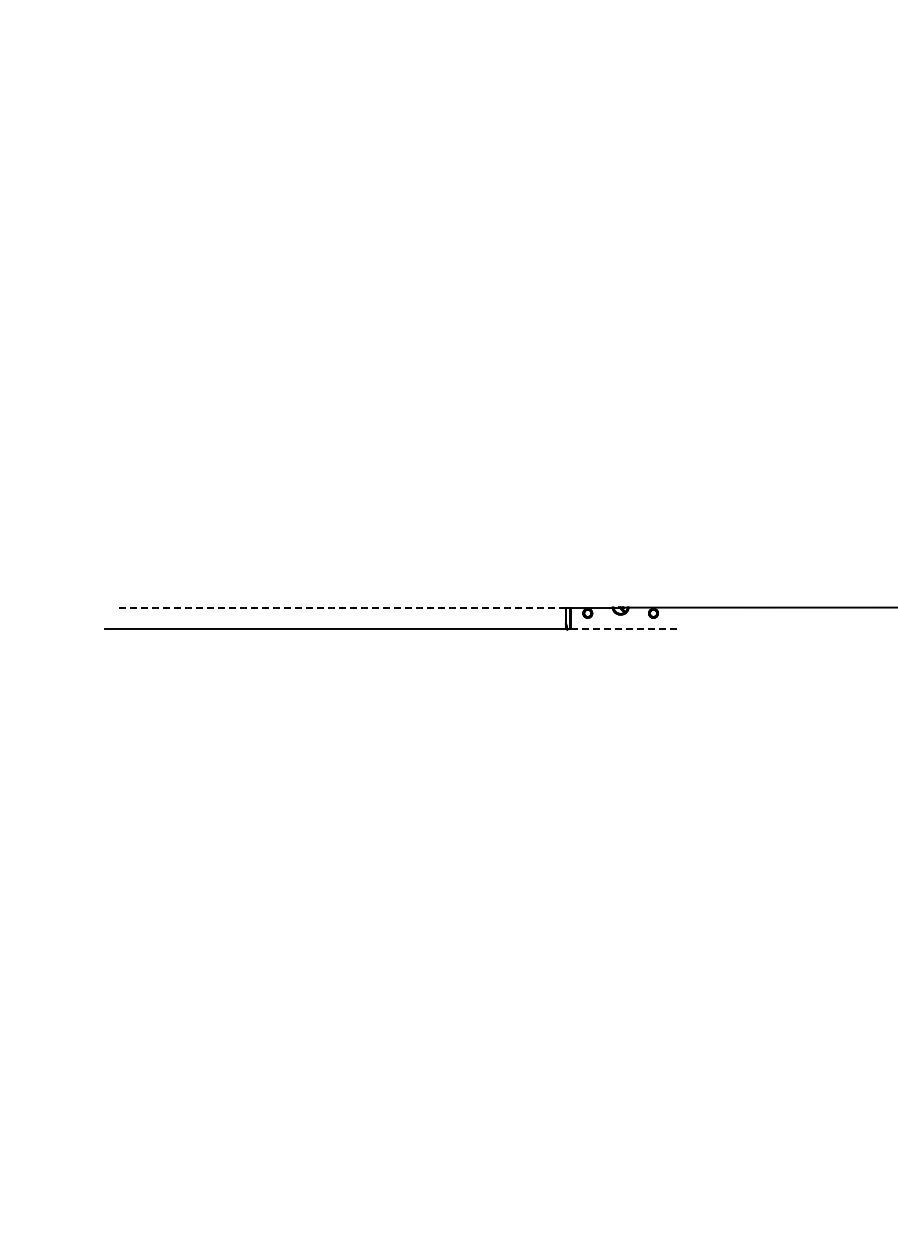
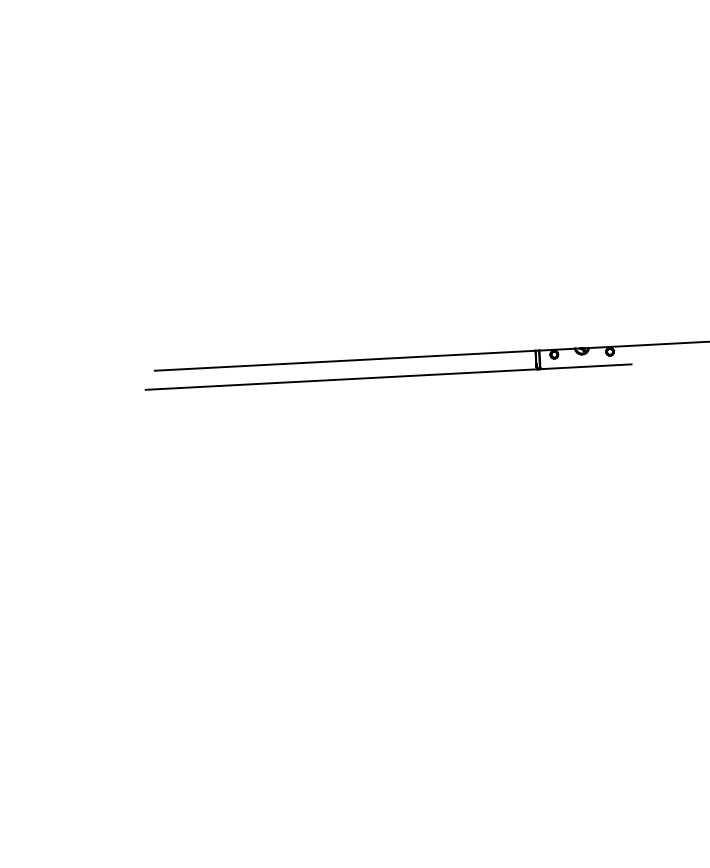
line: (340, 607) -> (344, 360), dashed -> solid
line: (624, 629) -> (586, 366), dashed -> solid

